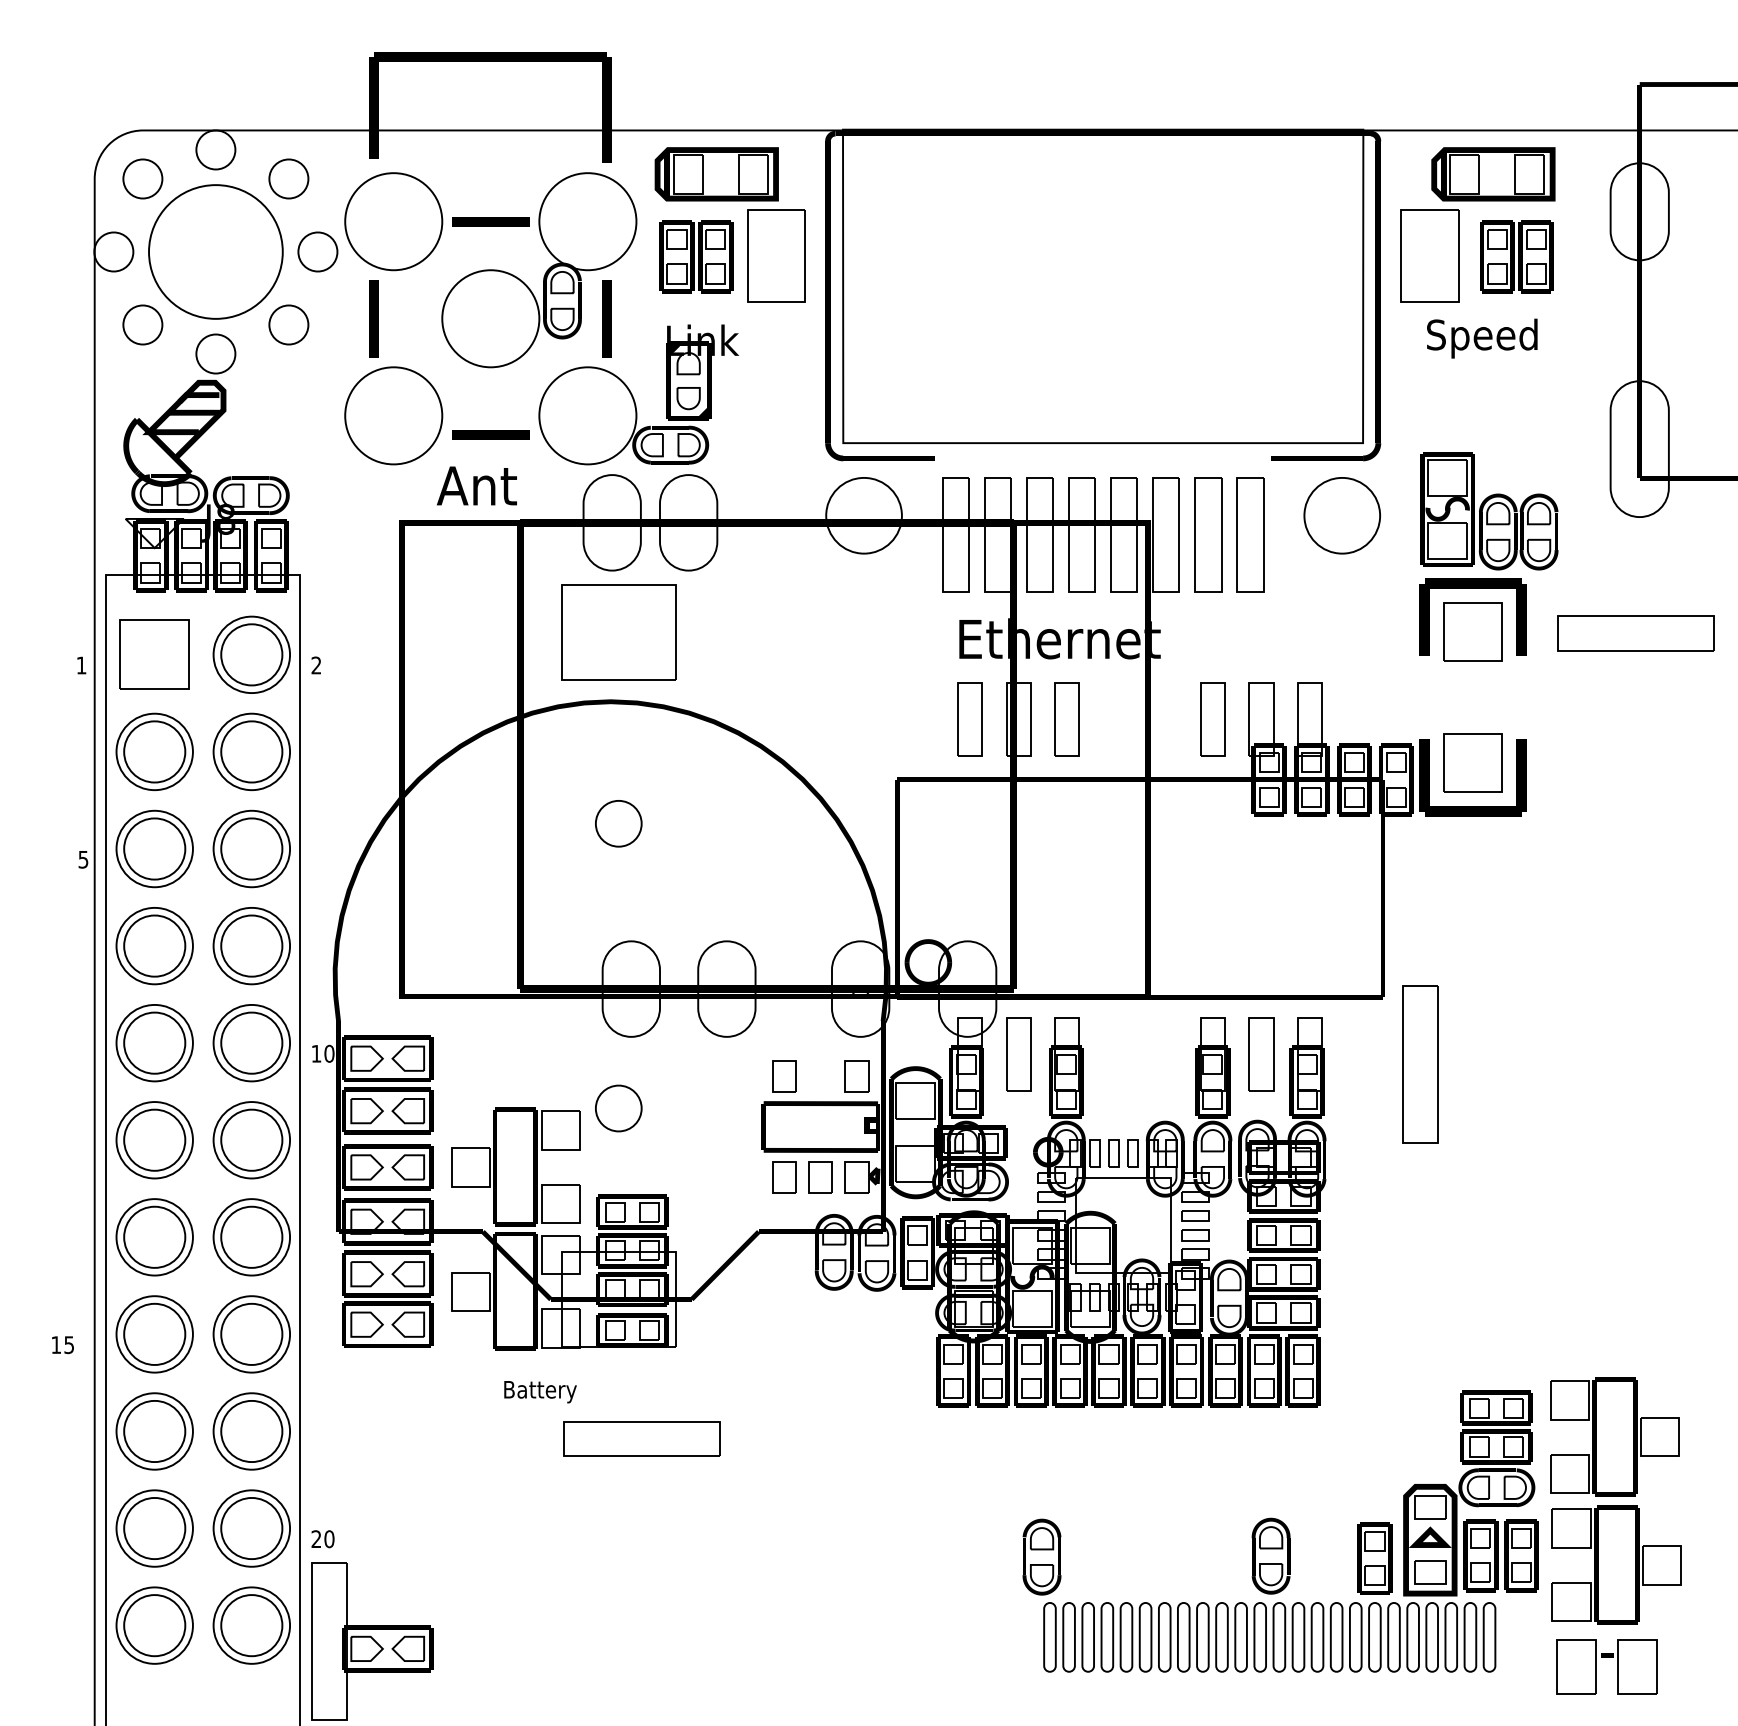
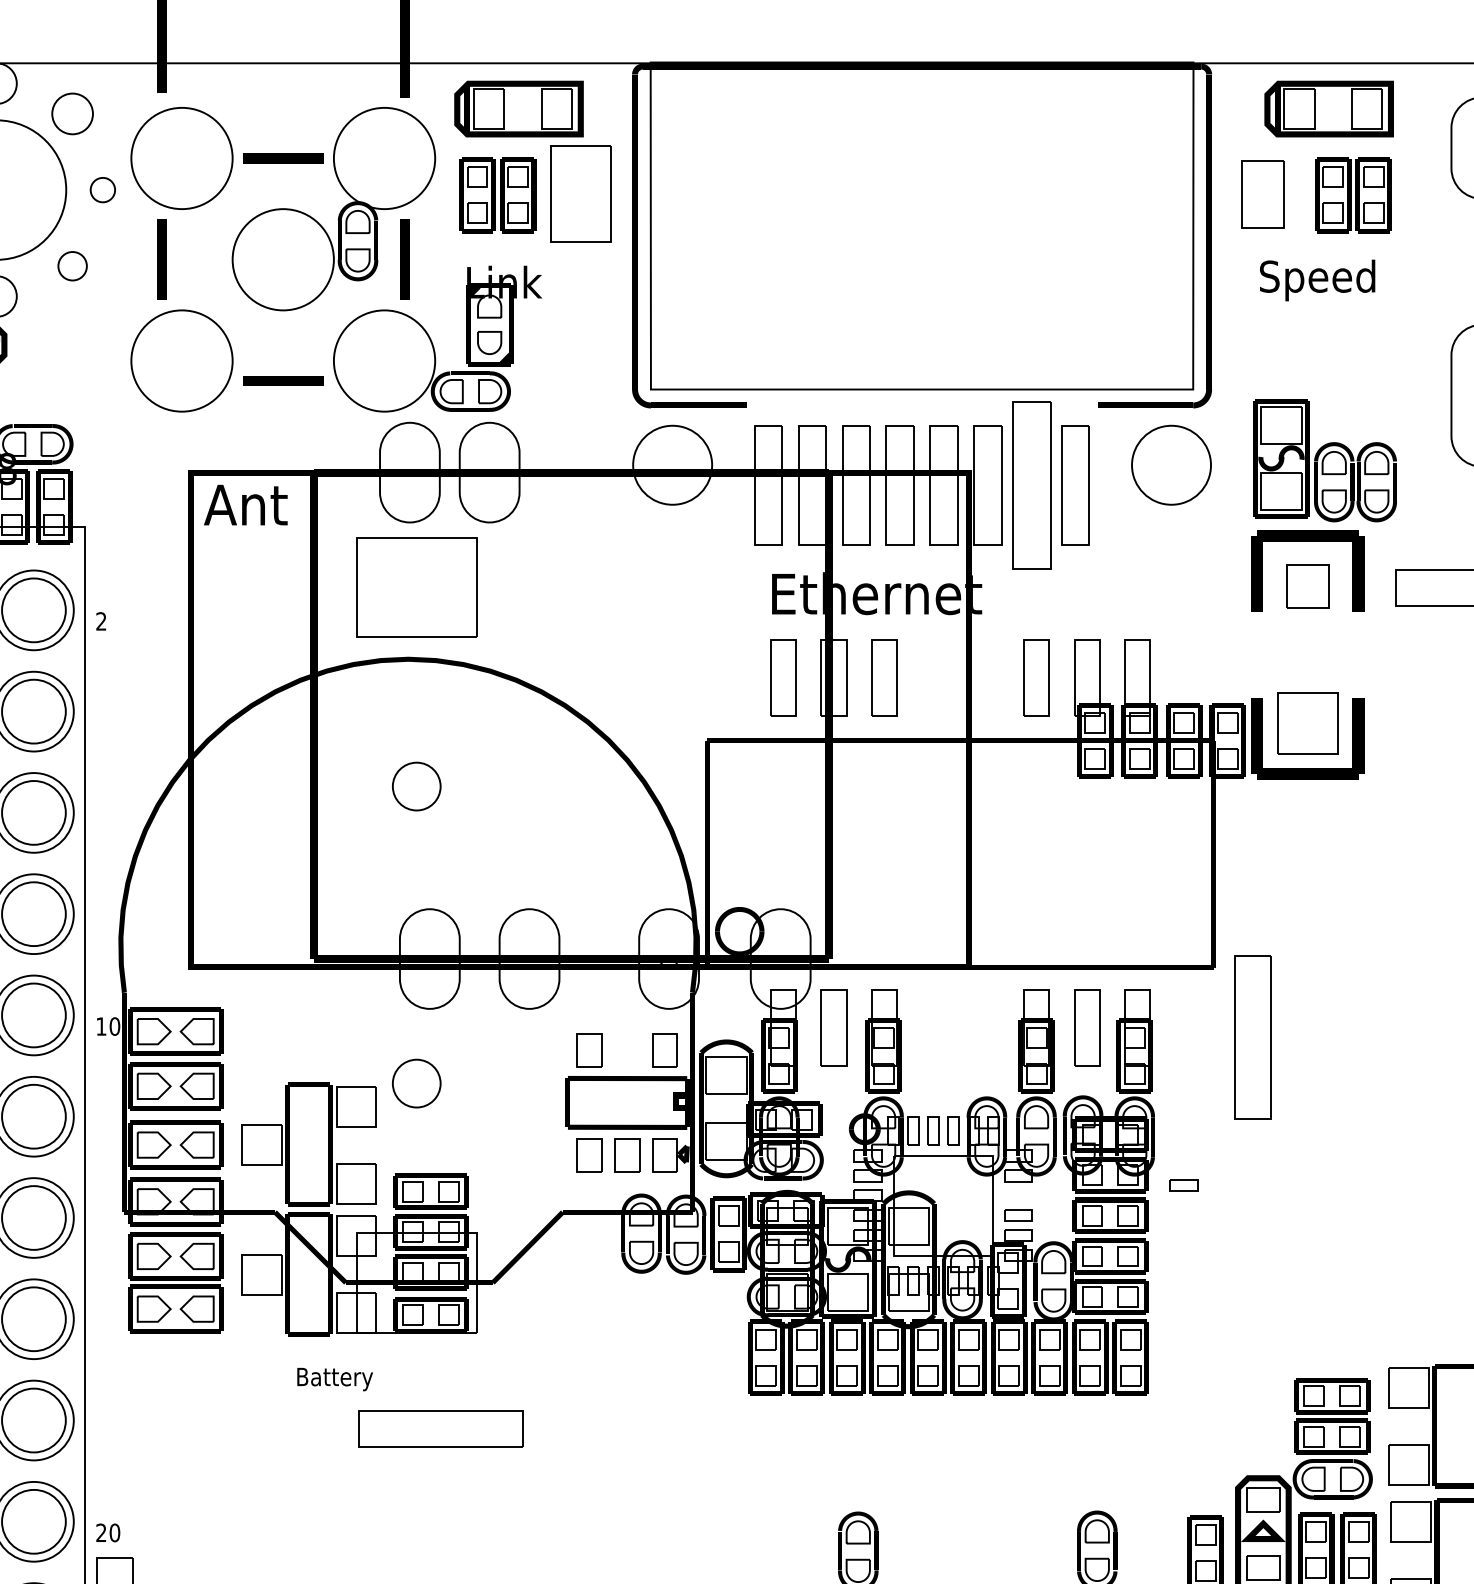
circle: (317, 251) -> (102, 189), size x0.6
part: (1429, 255) -> (1262, 193), size x0.7
circle: (288, 324) -> (72, 265), size x0.7
text: (476, 485) -> (245, 504), moved
part: (1208, 534) -> (1031, 484), size x1.4
part: (1472, 631) -> (1307, 585), size x0.7
part: (1195, 1215) -> (1184, 1184), moved

